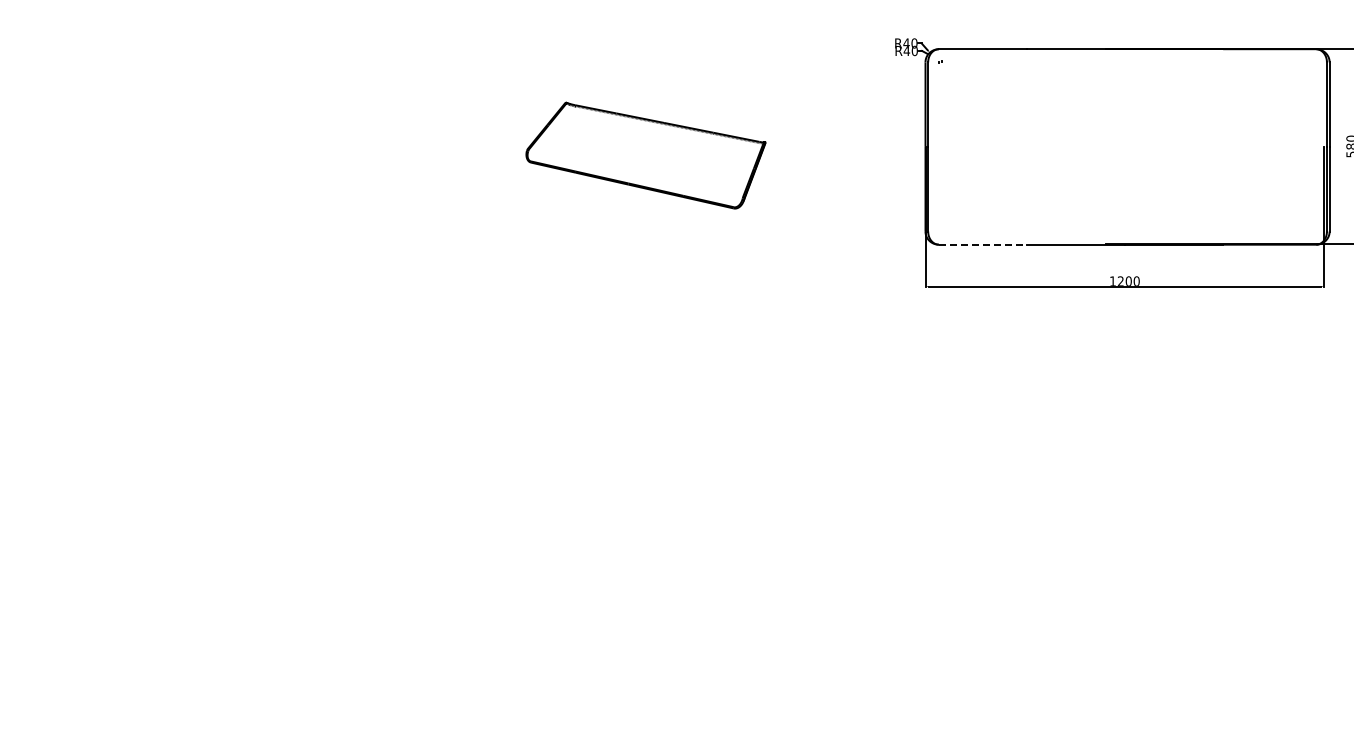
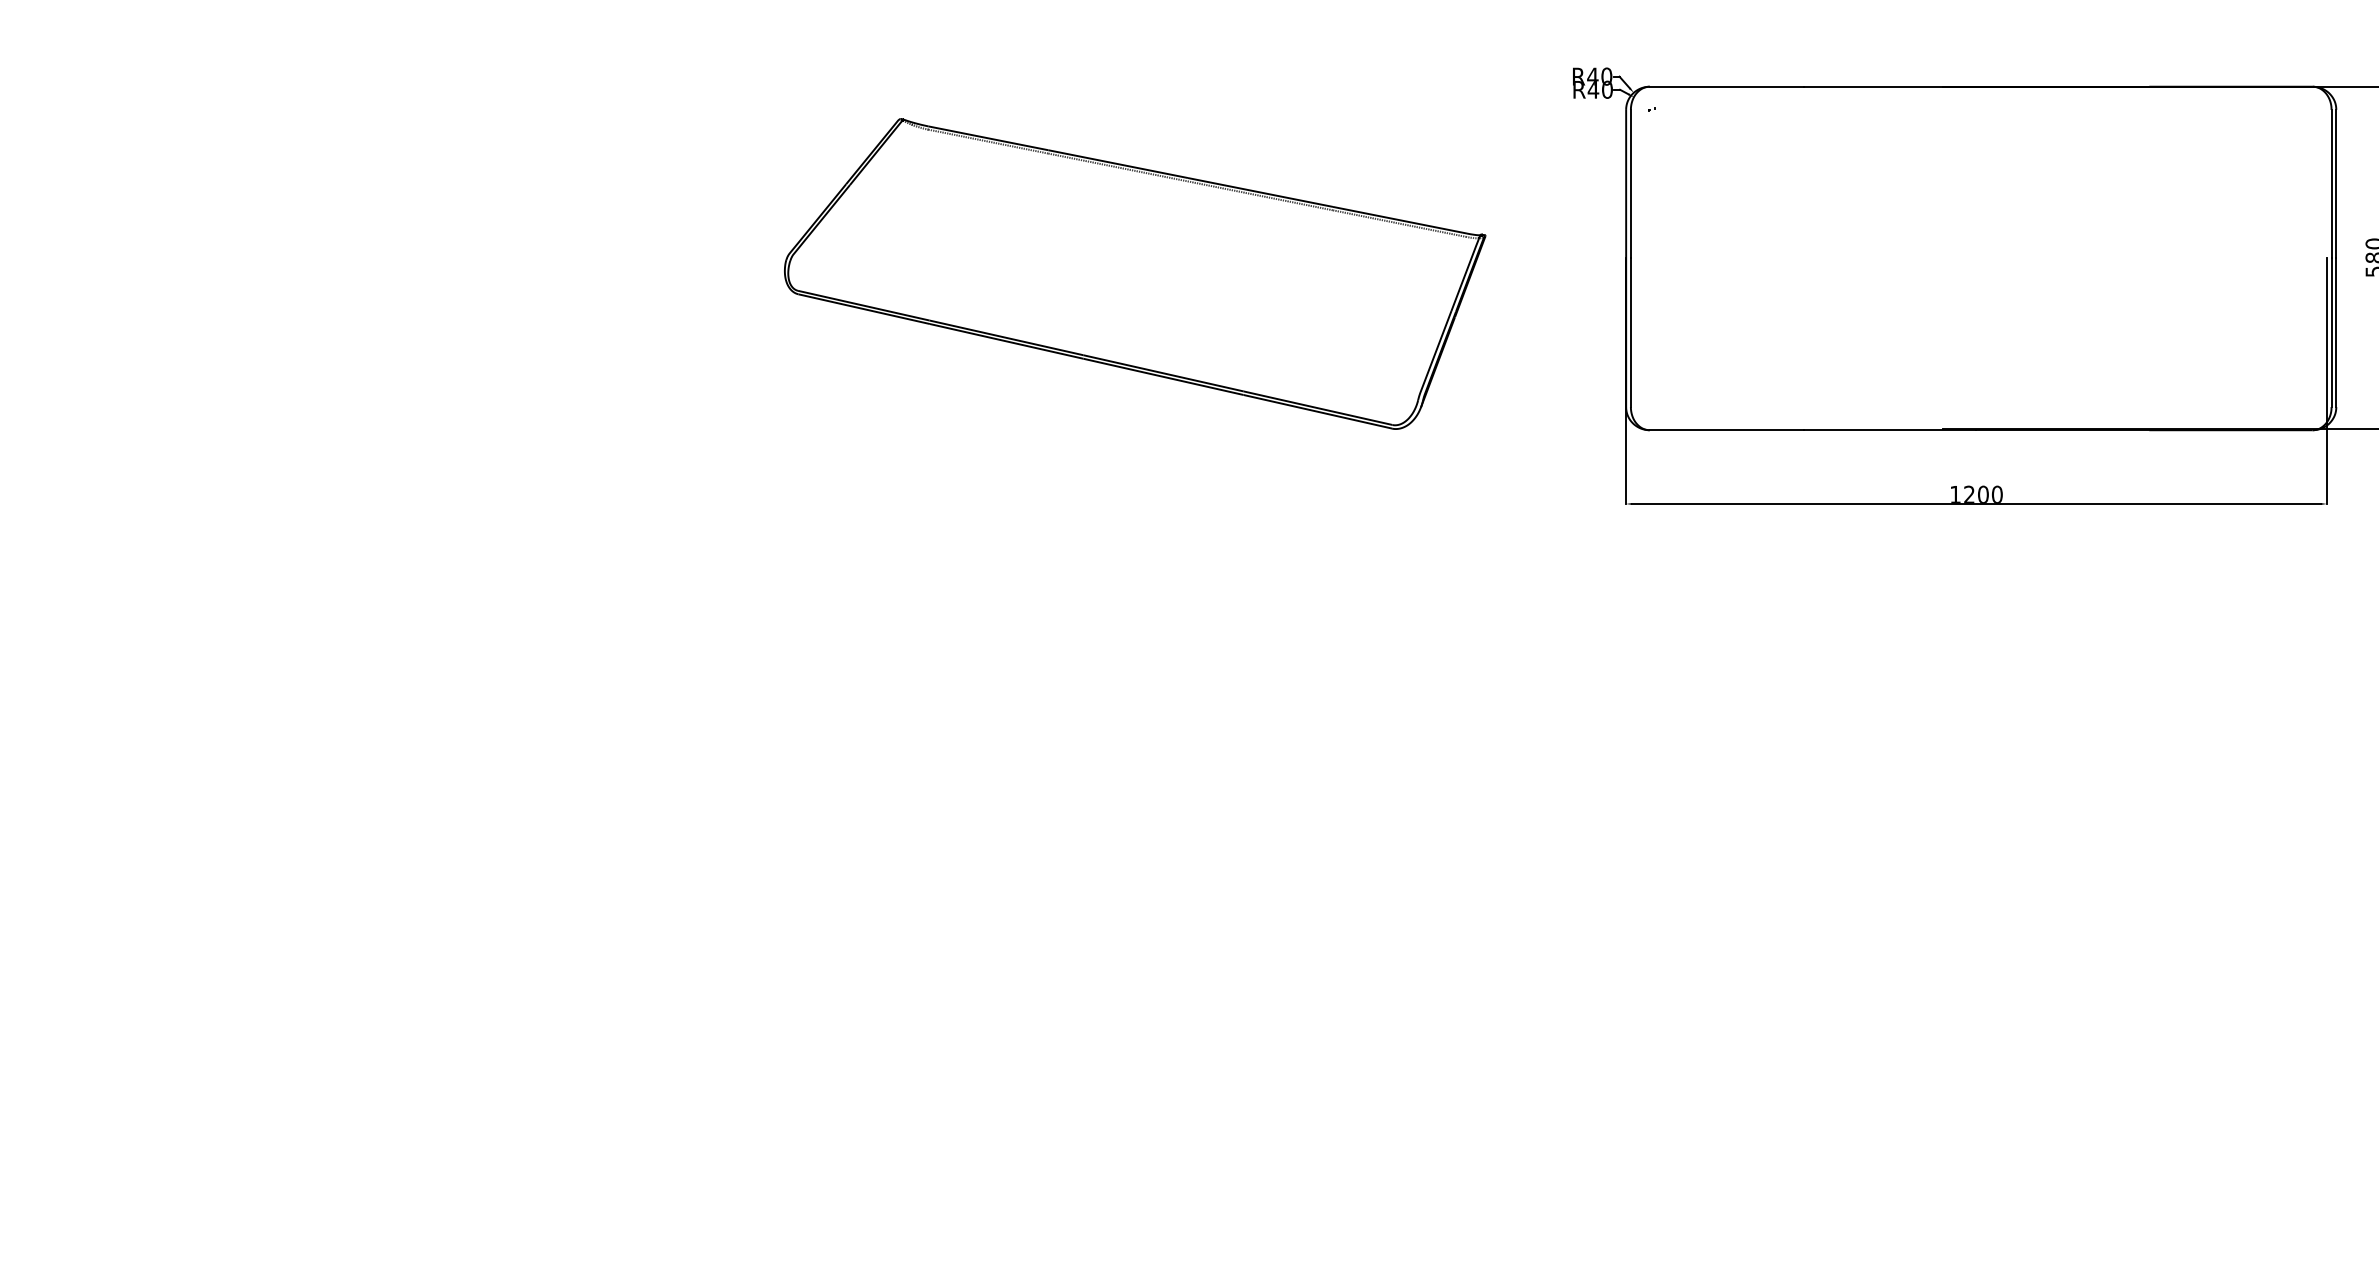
part: (645, 155) -> (1134, 273), size x1.67
line: (982, 244) -> (1726, 429), dashed -> solid

